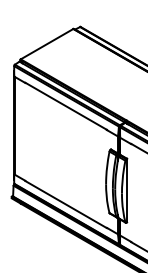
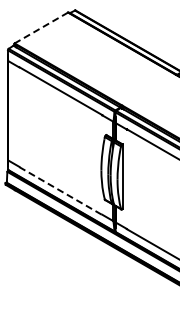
line: (47, 44) -> (41, 28), solid -> dashed
line: (65, 205) -> (60, 191), solid -> dashed

